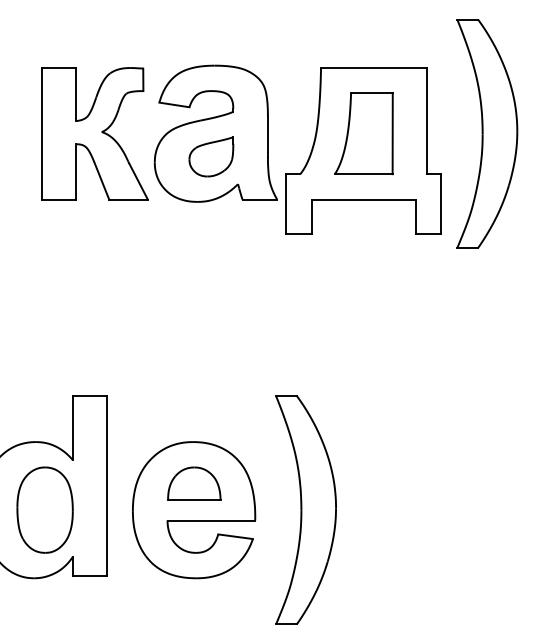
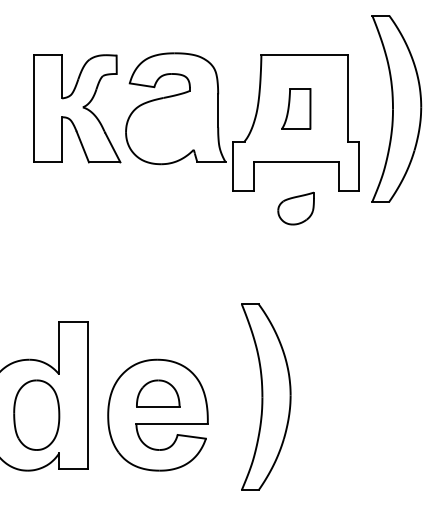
part: (364, 133) -> (296, 108), size x0.6
part: (210, 156) -> (295, 208), moved
part: (306, 509) -> (266, 396), moved

